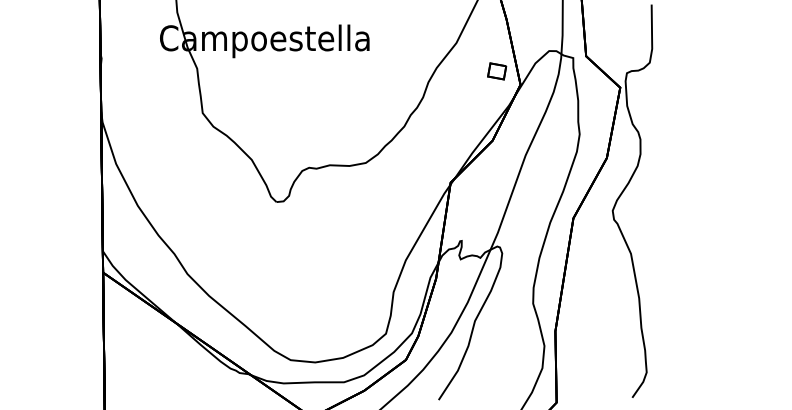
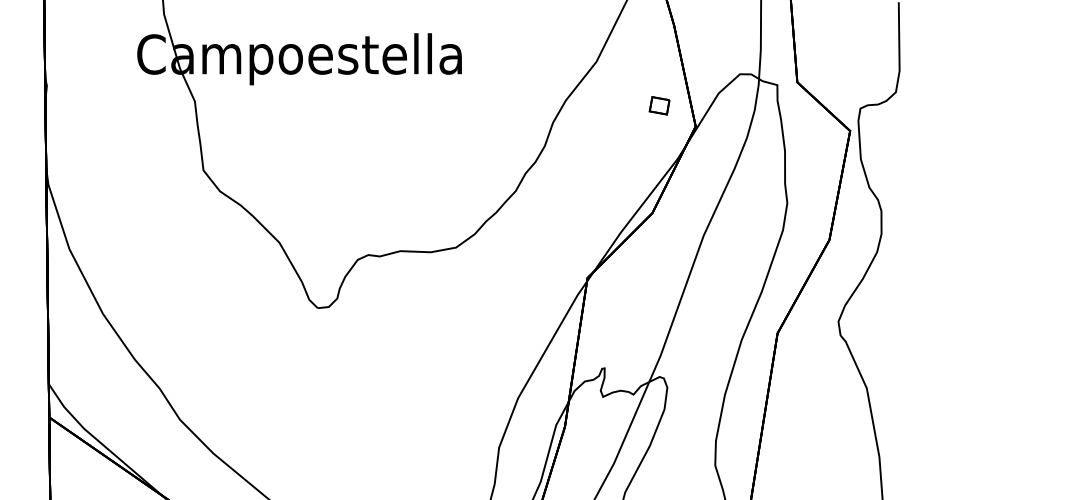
part: (497, 71) -> (660, 105), size x0.7

